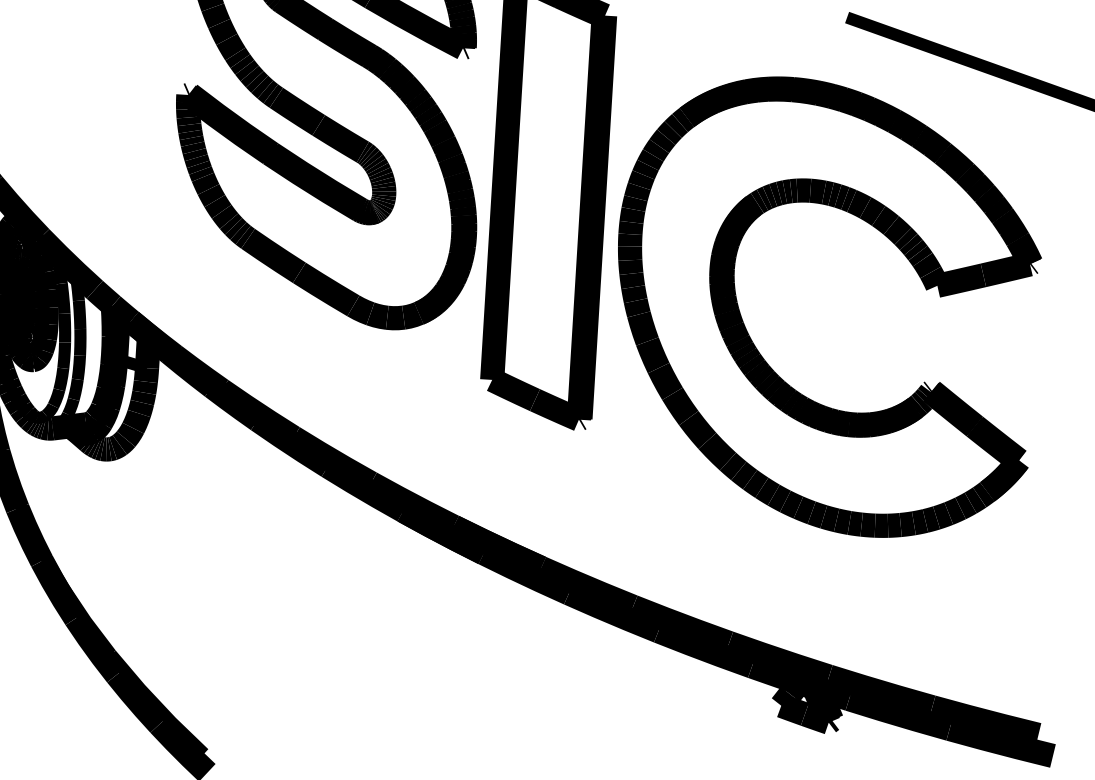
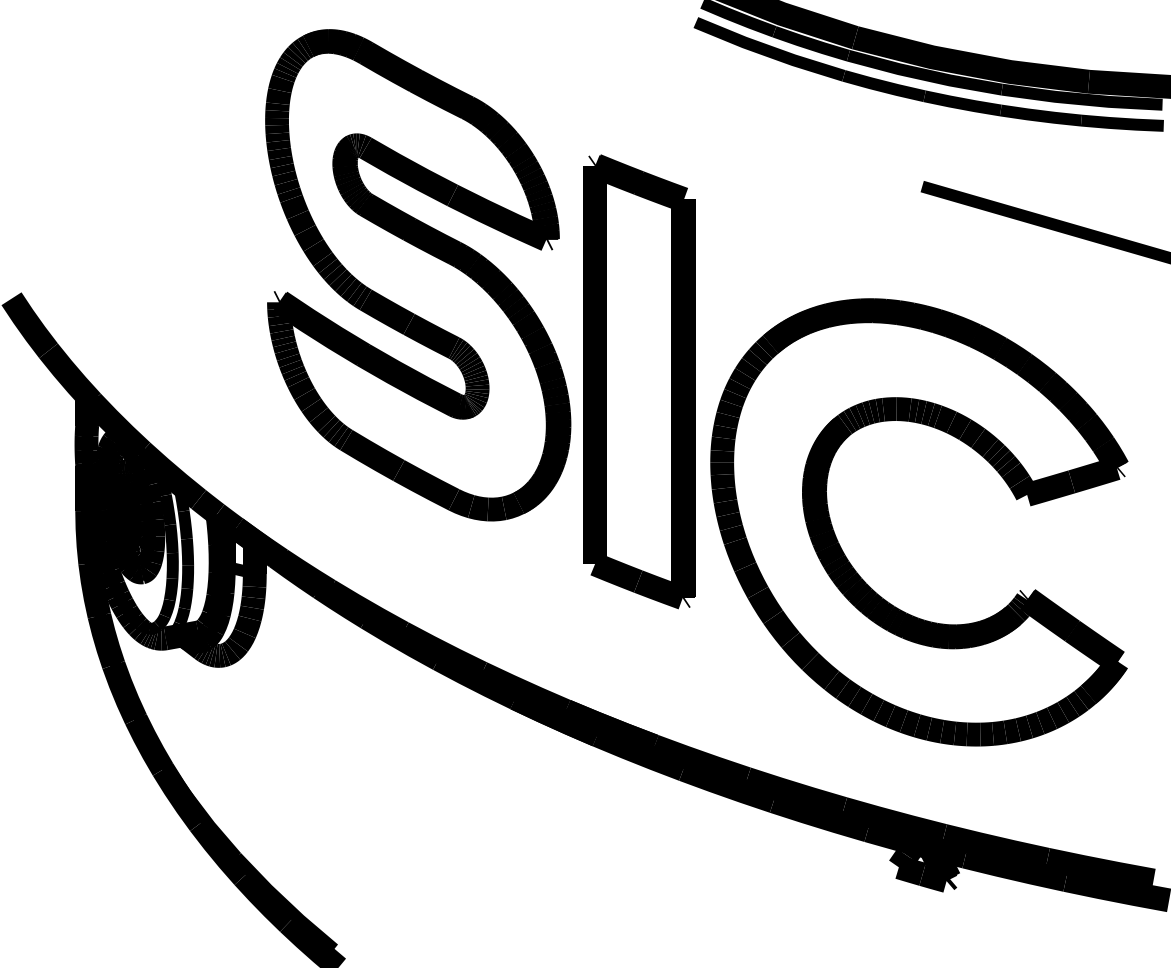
part: (762, 356) -> (859, 574), moved

